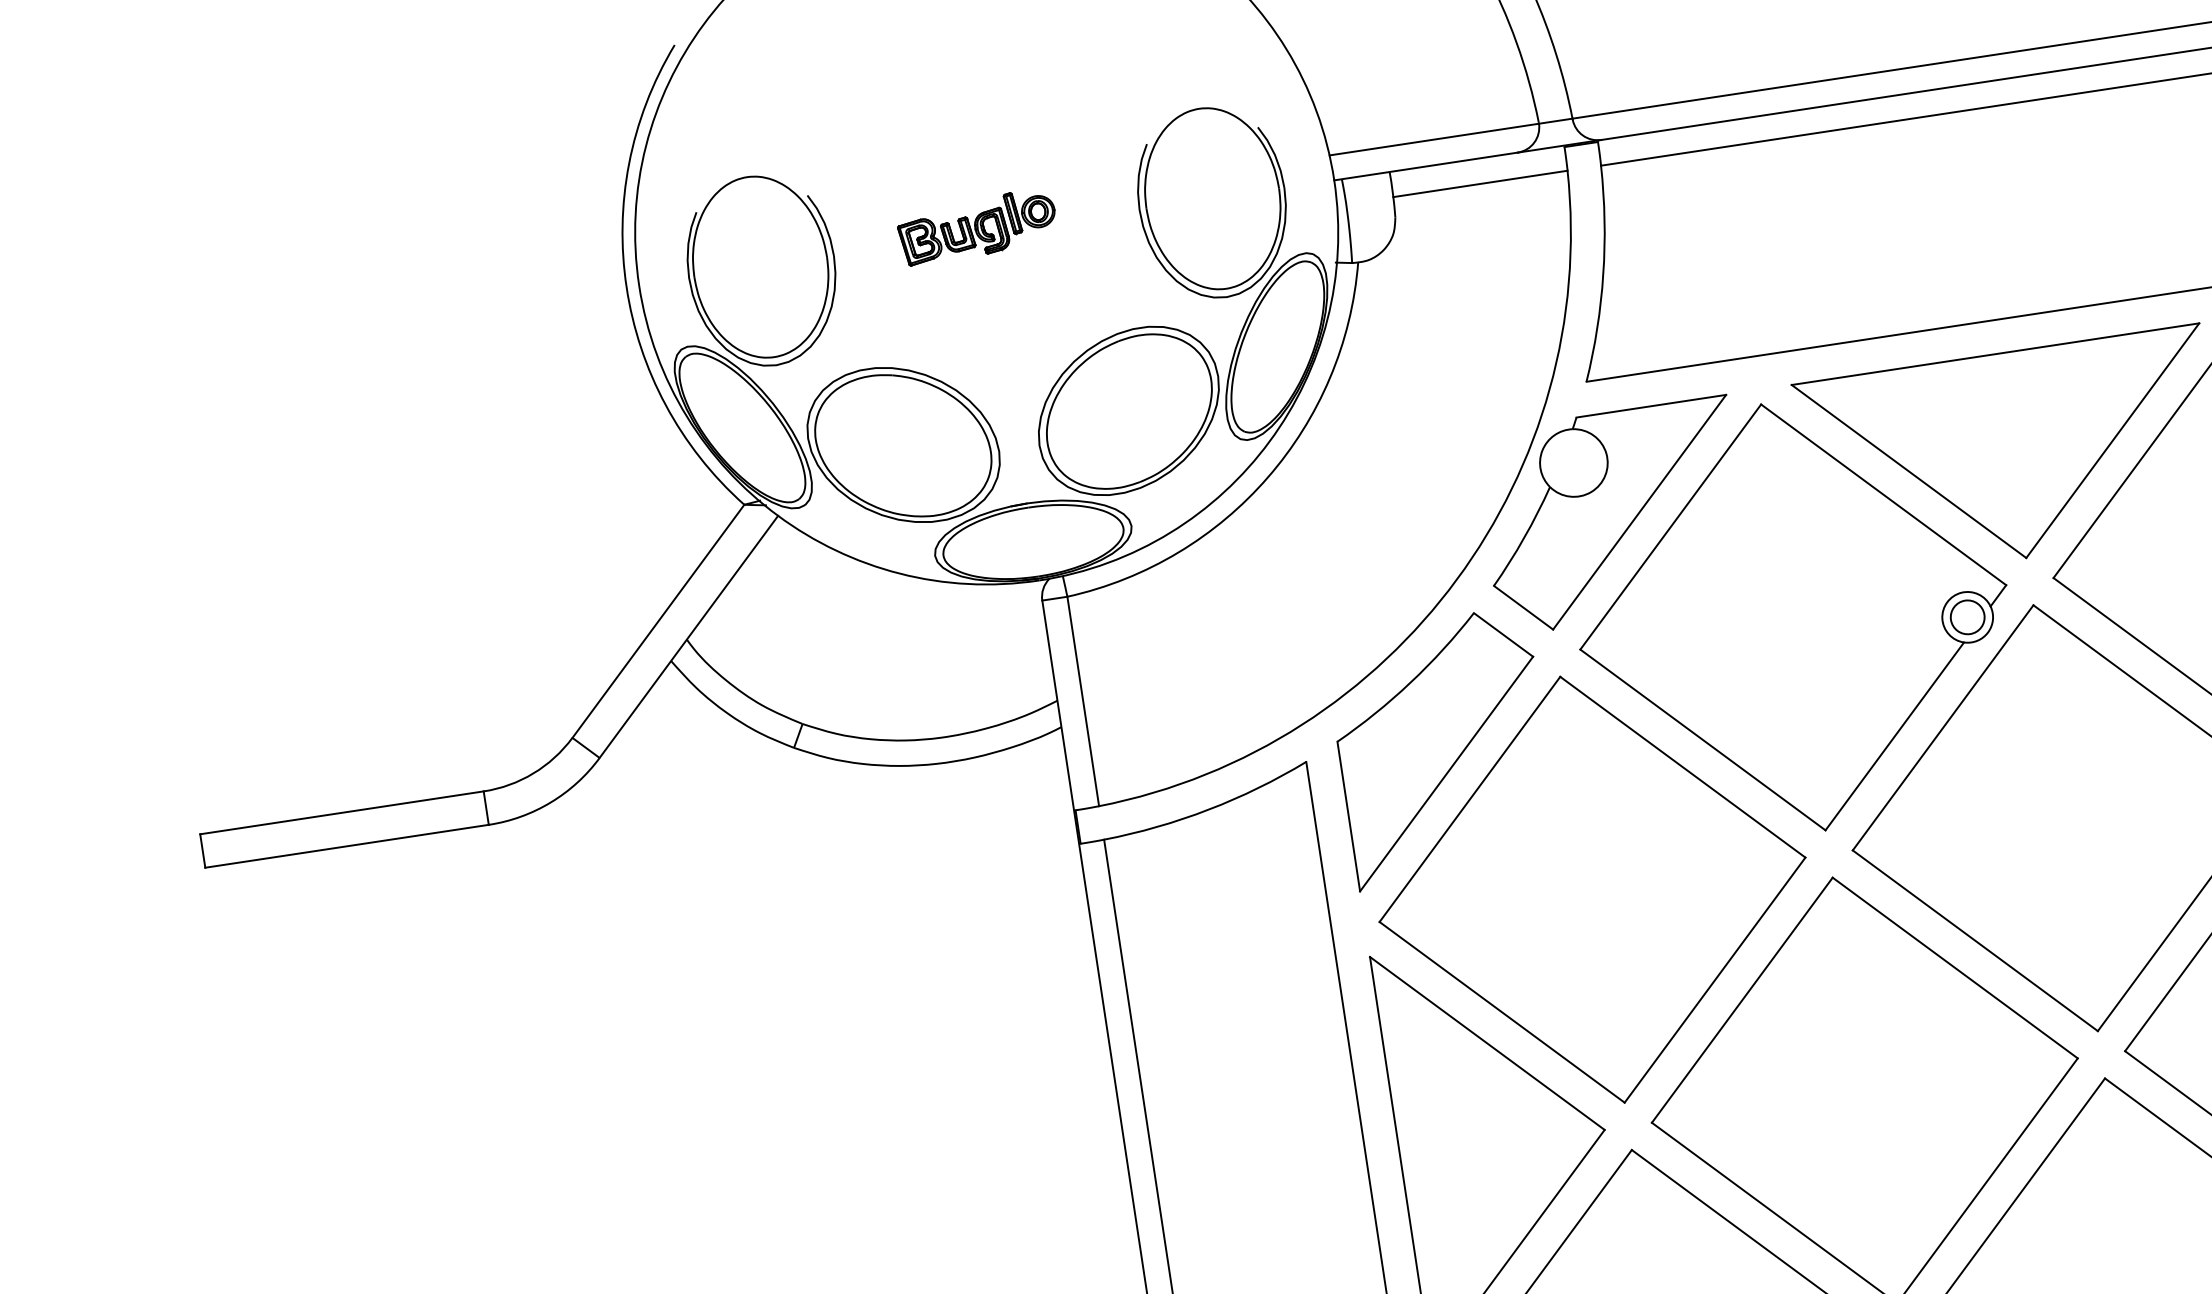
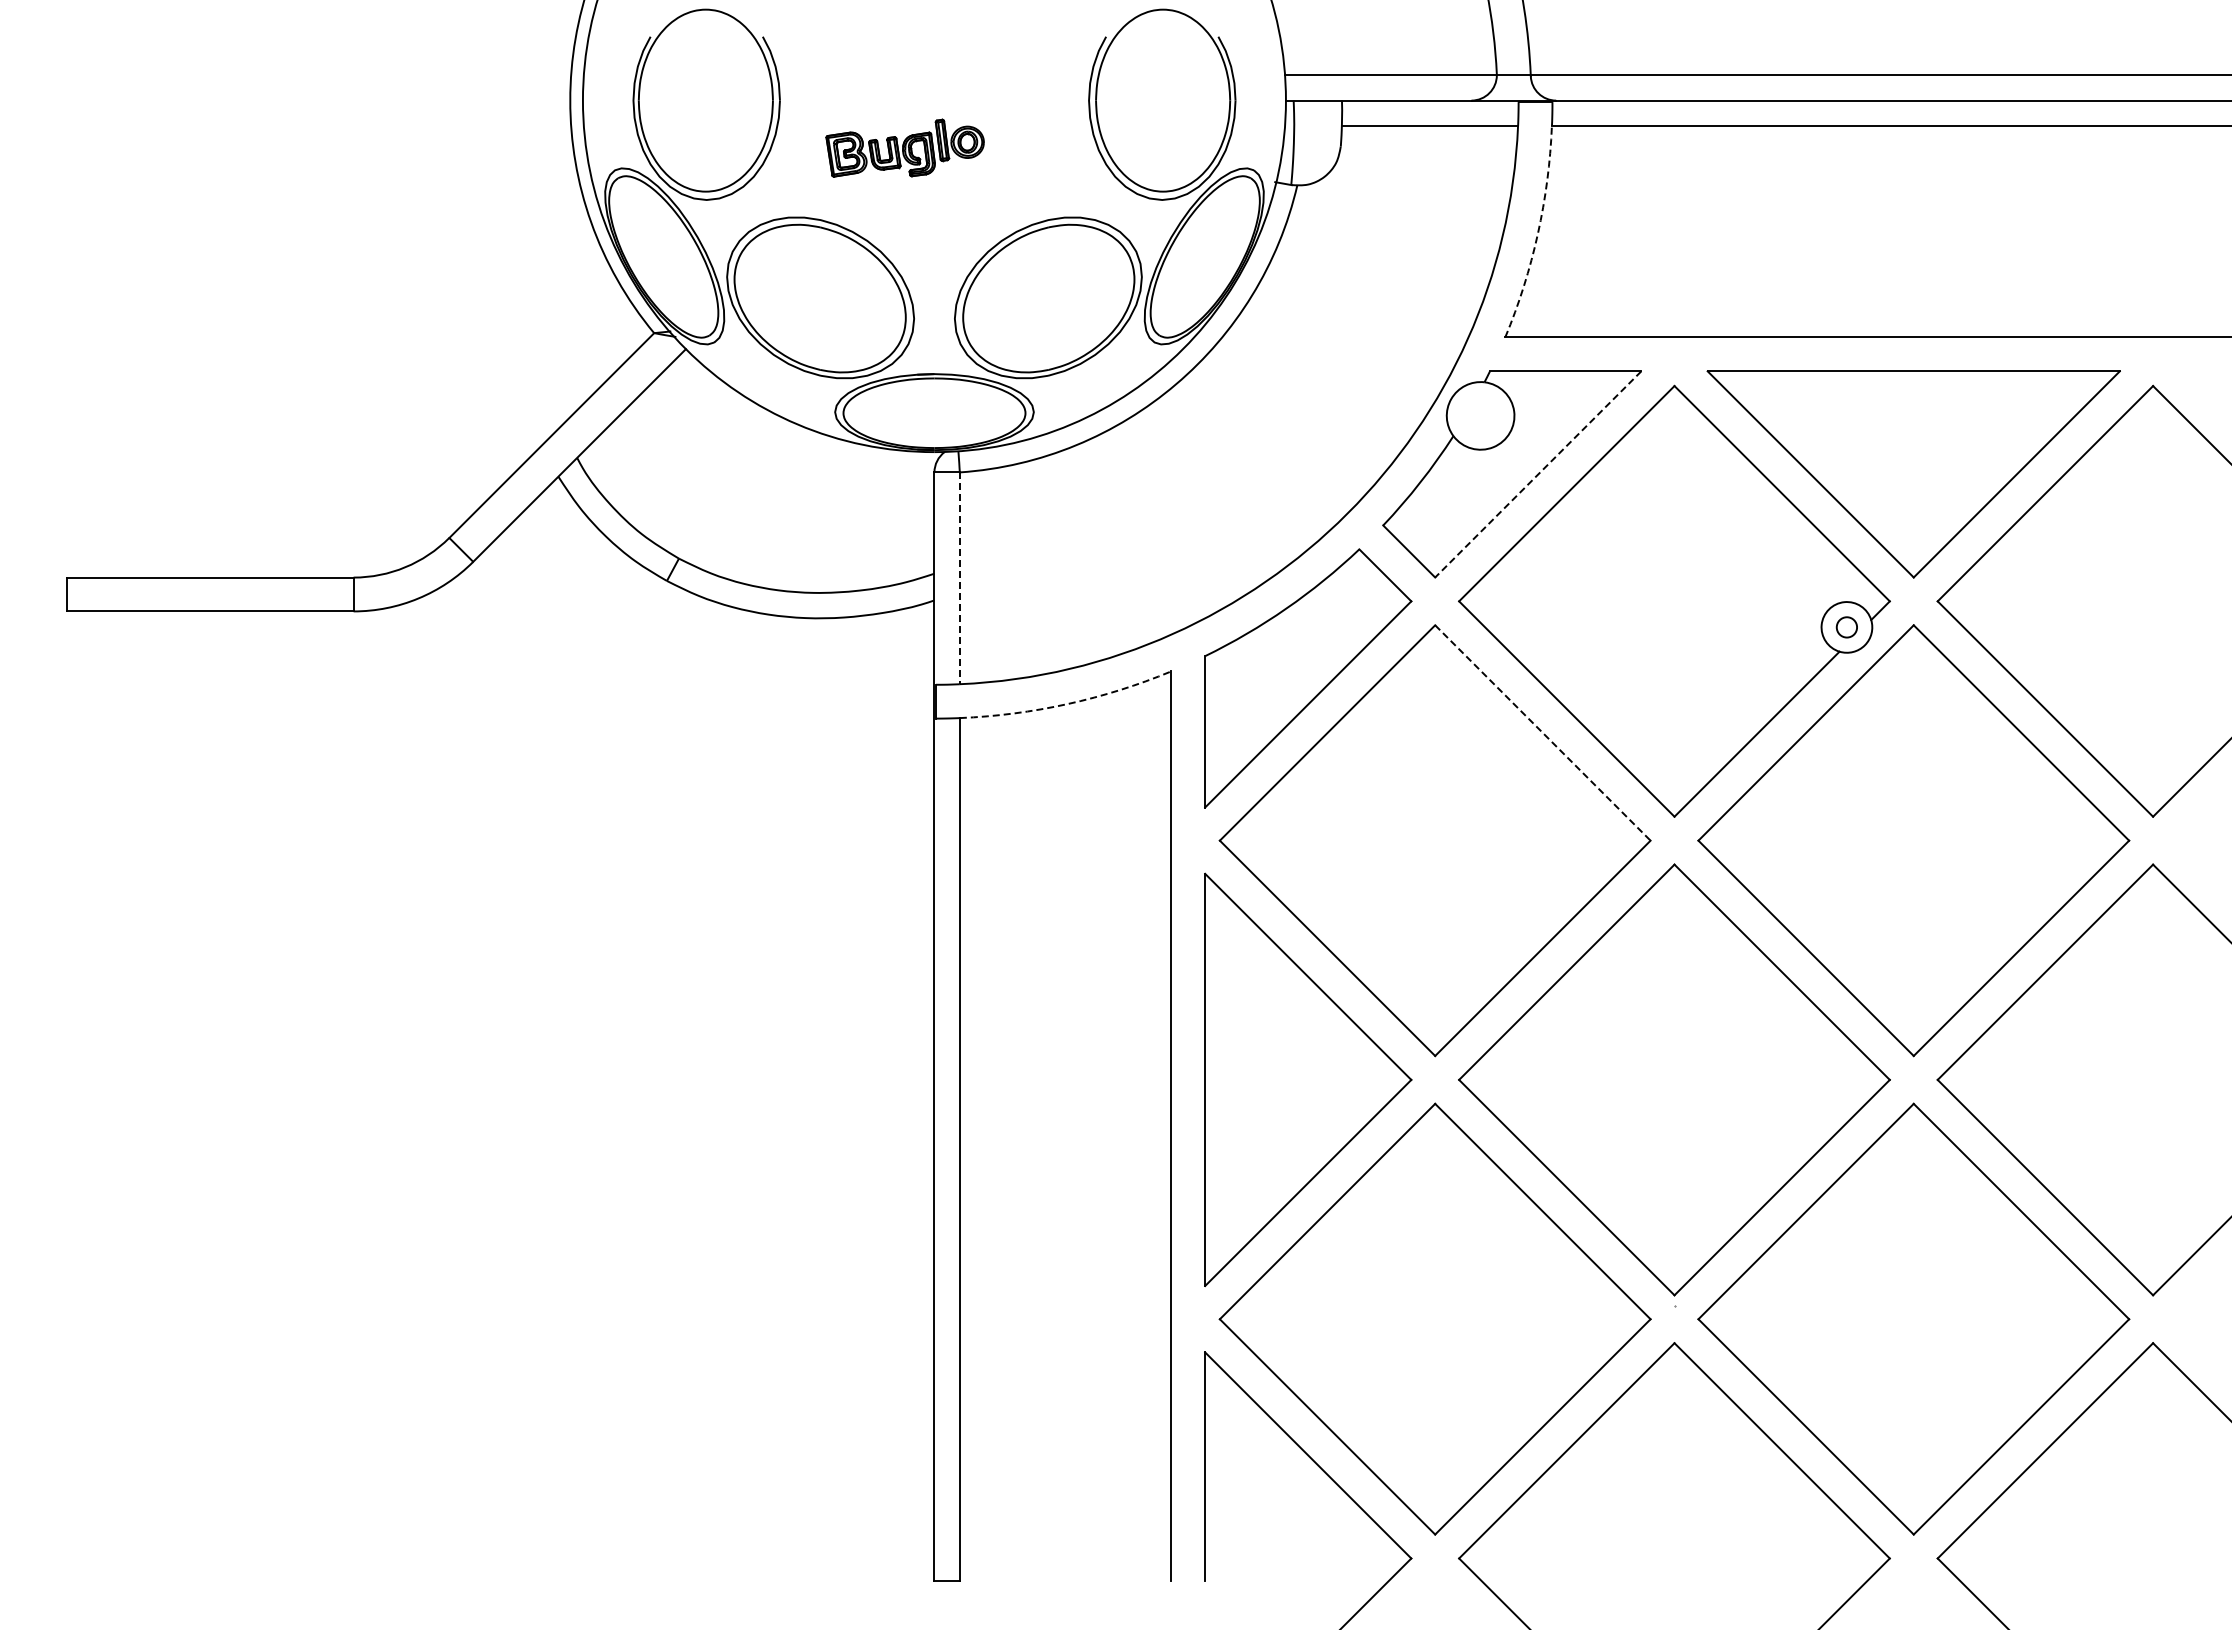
part: (976, 226) -> (904, 147), moved
arc: (1602, 274) -> (1537, 233), solid -> dashed
line: (1639, 512) -> (1538, 474), solid -> dashed
circle: (1967, 617) -> (1846, 627), size x0.6
line: (1082, 701) -> (959, 578), solid -> dashed
line: (1683, 767) -> (1543, 733), solid -> dashed
arc: (1208, 810) -> (1067, 704), solid -> dashed

